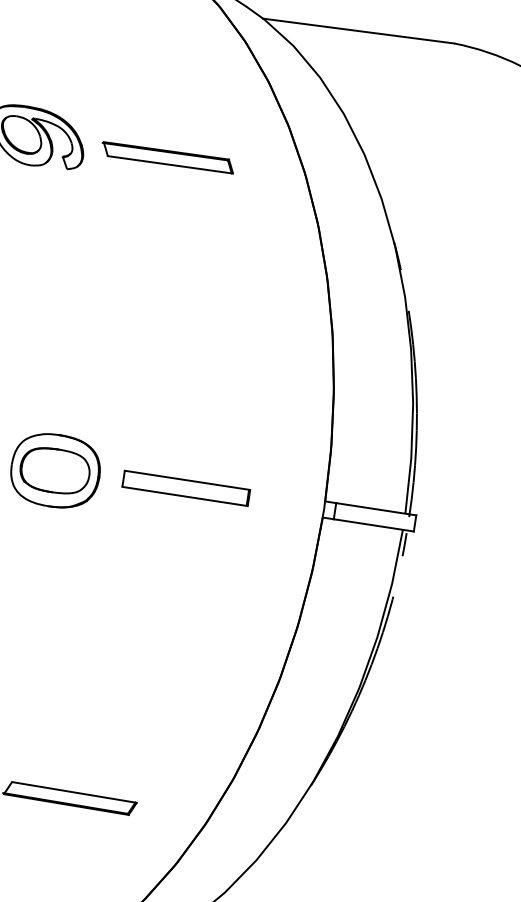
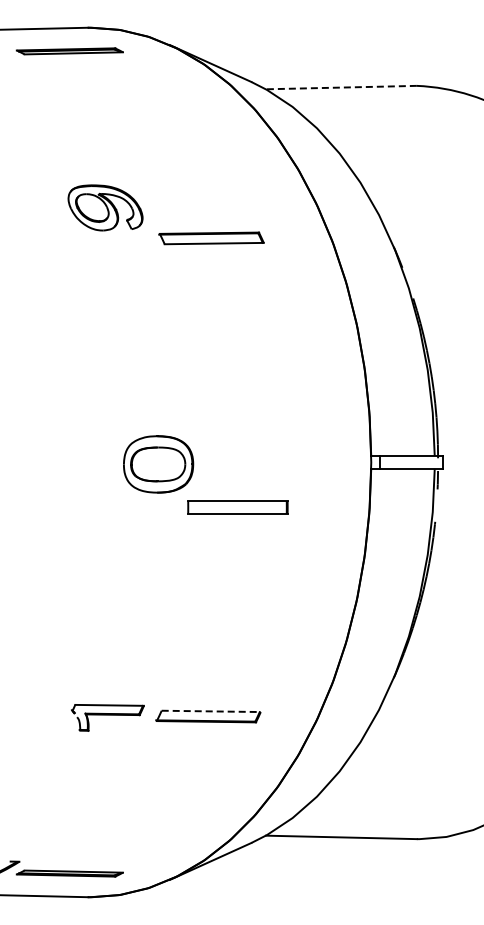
line: (358, 31) -> (341, 87), solid -> dashed
part: (167, 157) -> (211, 238), moved
part: (185, 488) -> (237, 507), moved
line: (74, 792) -> (211, 711), solid -> dashed

